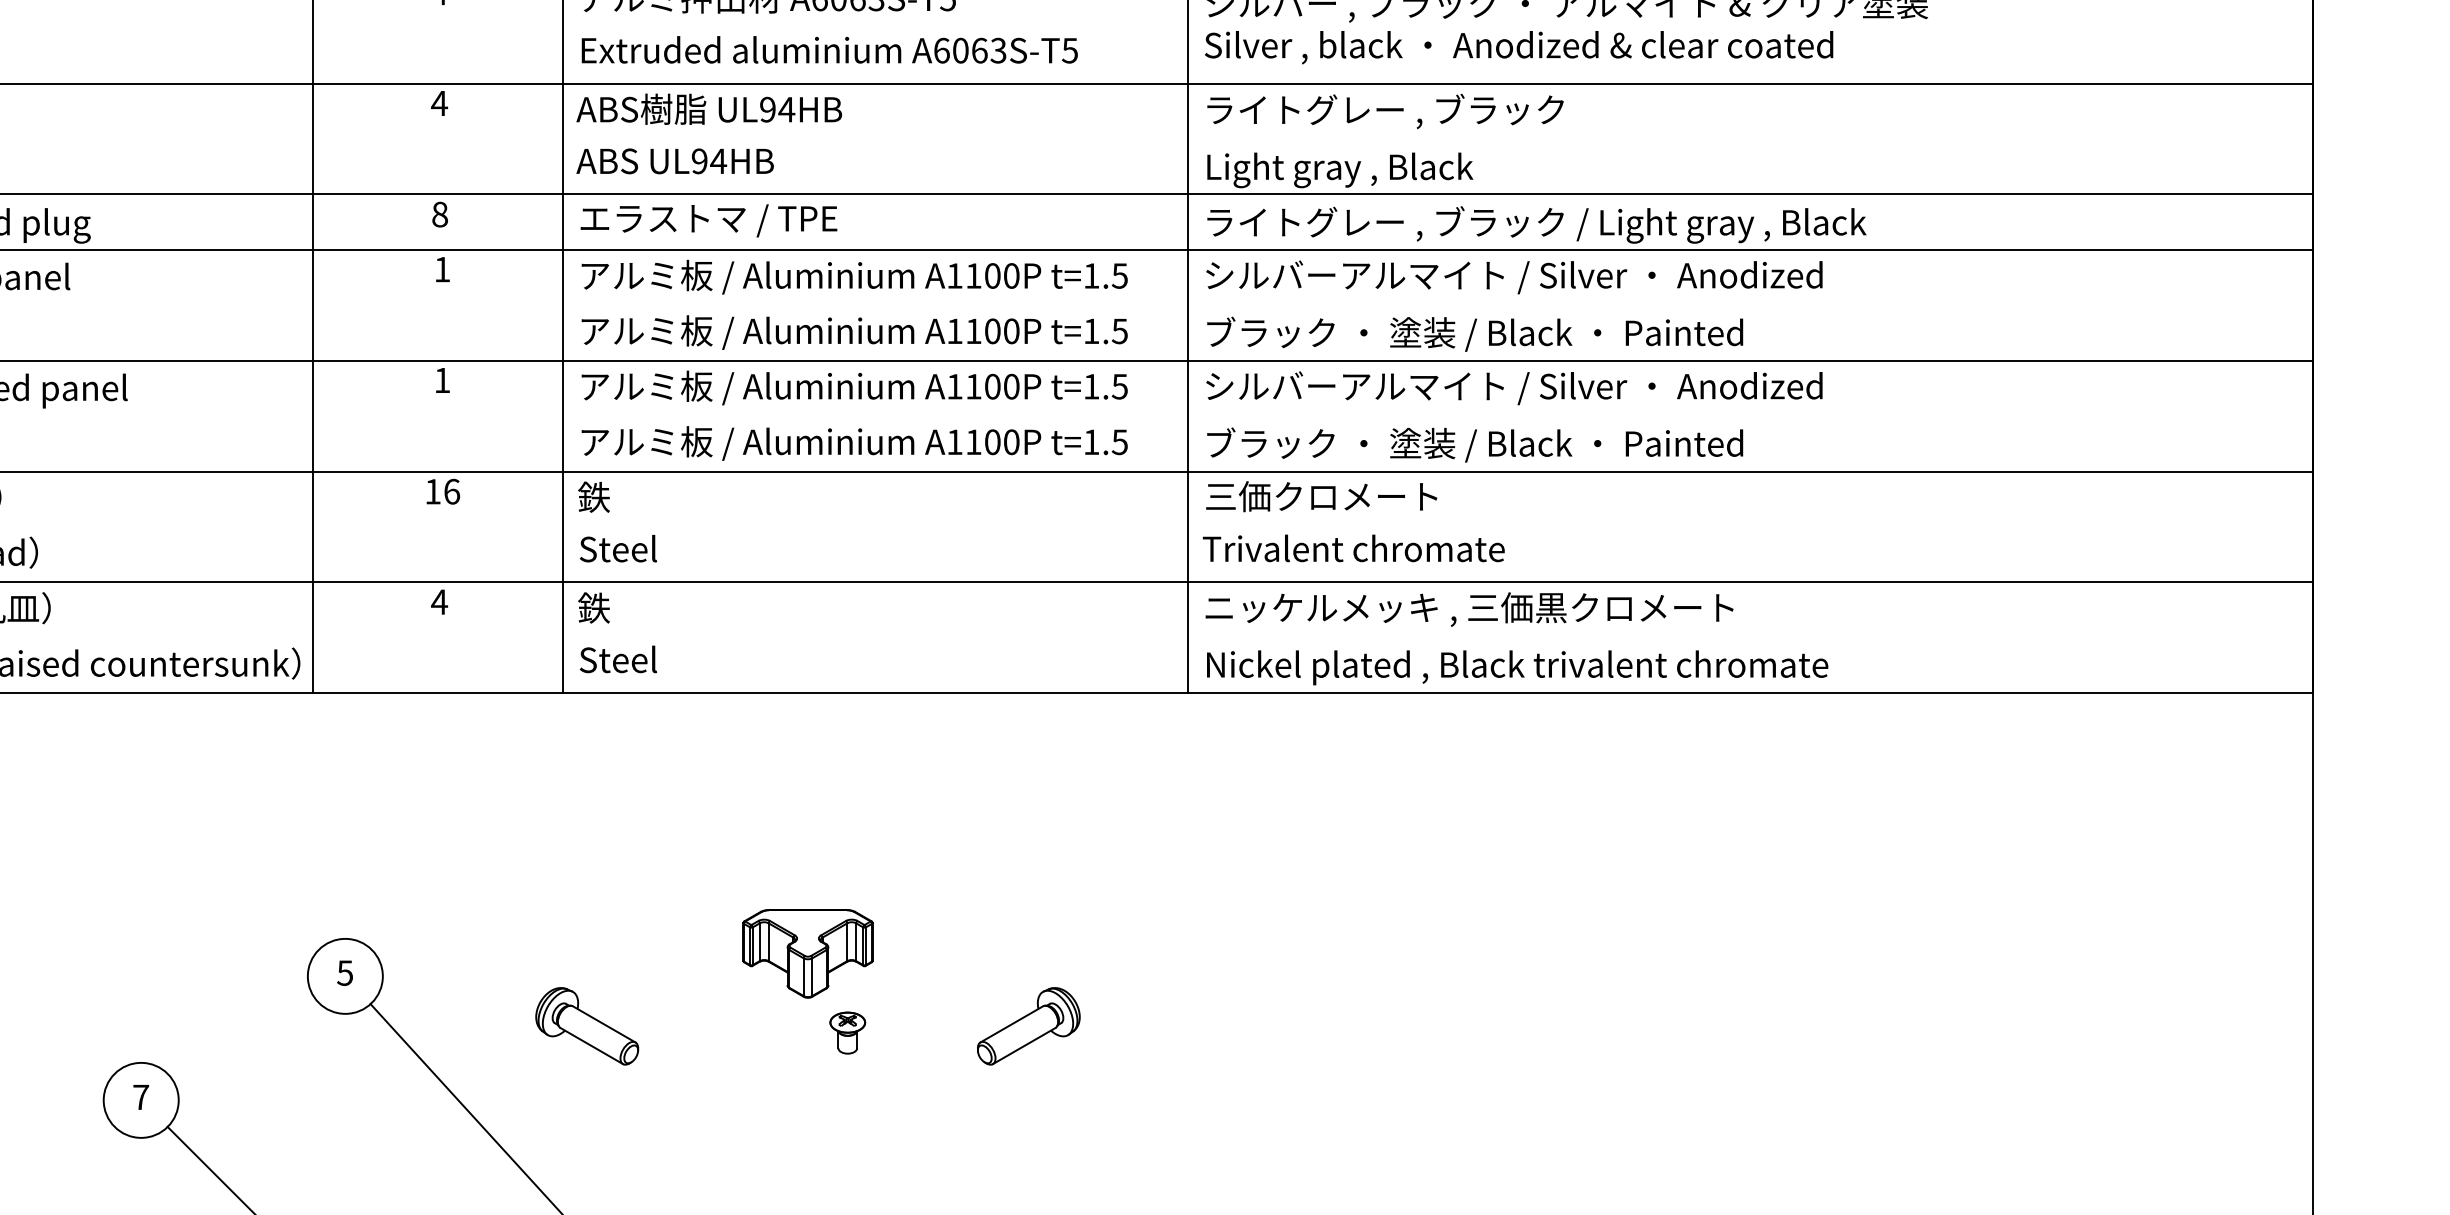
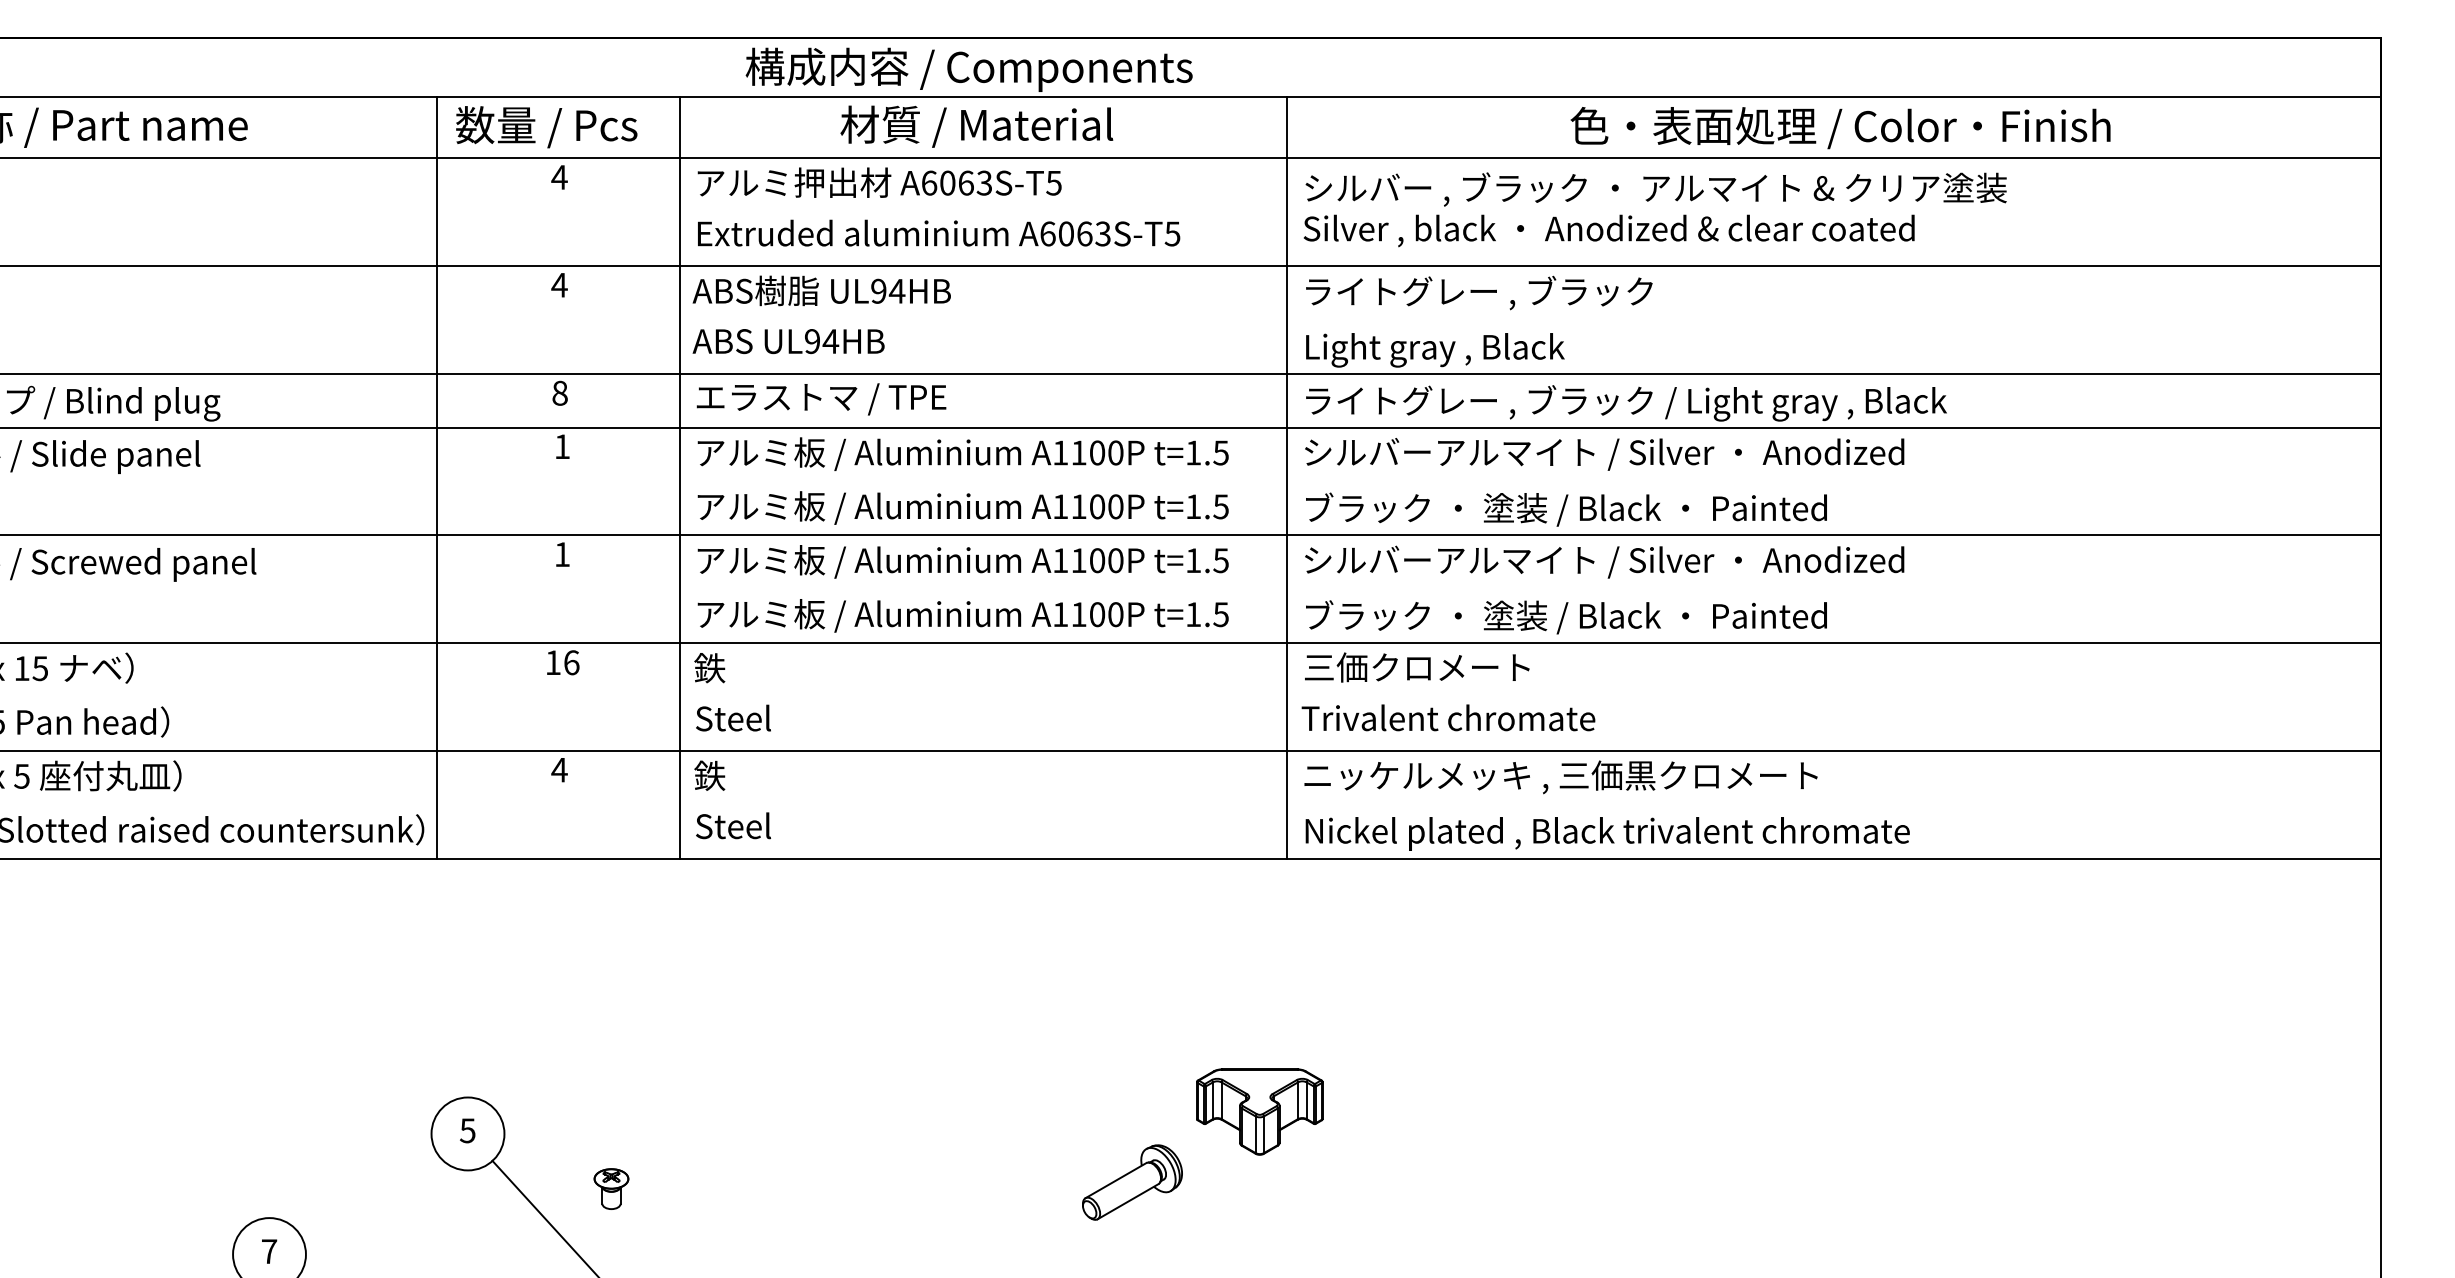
part: (807, 953) -> (1259, 1111), moved
part: (586, 1026) -> (702, 1182), removed
part: (847, 1032) -> (611, 1188), moved

